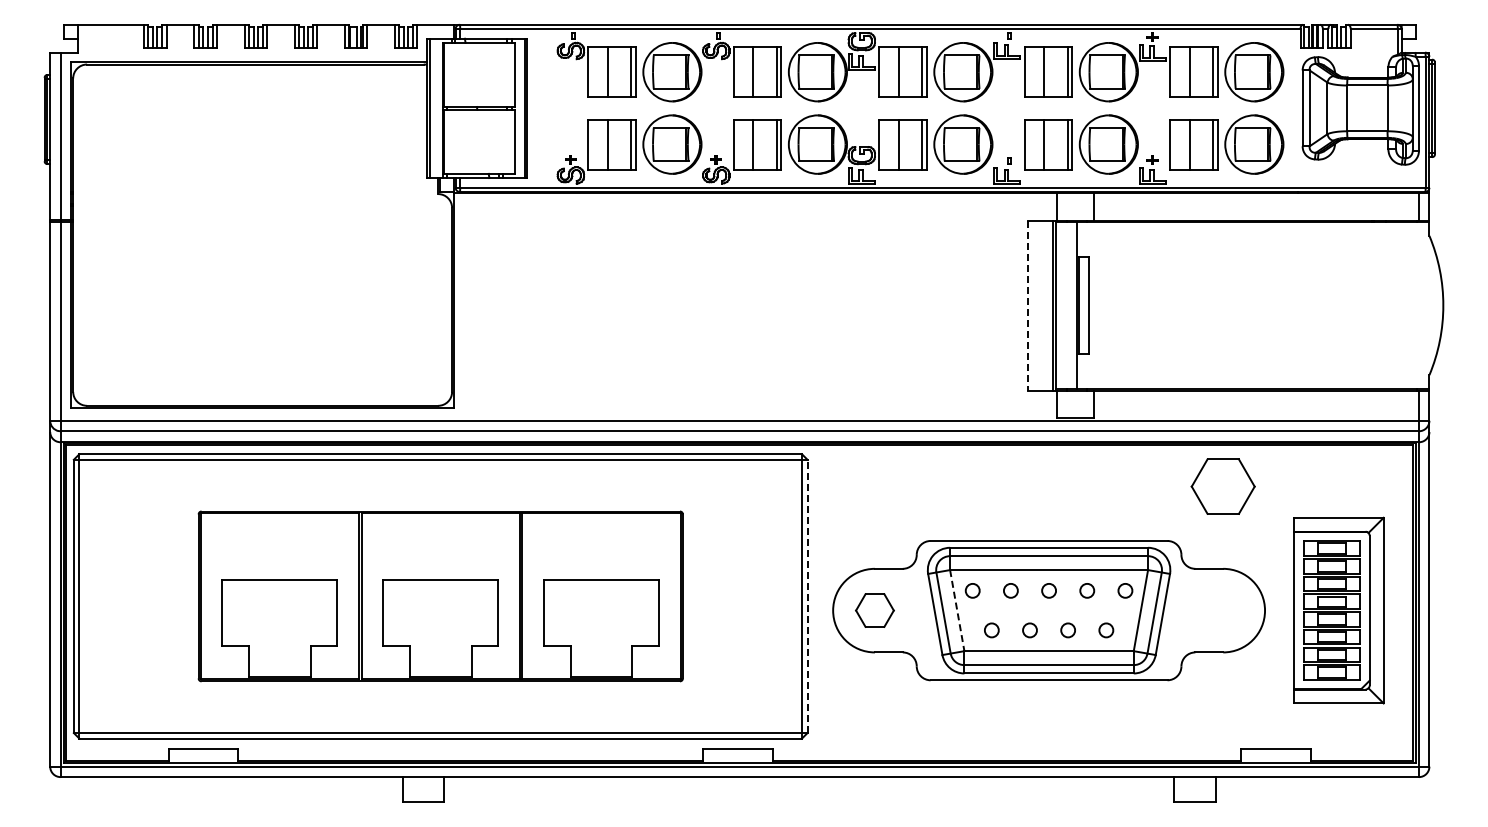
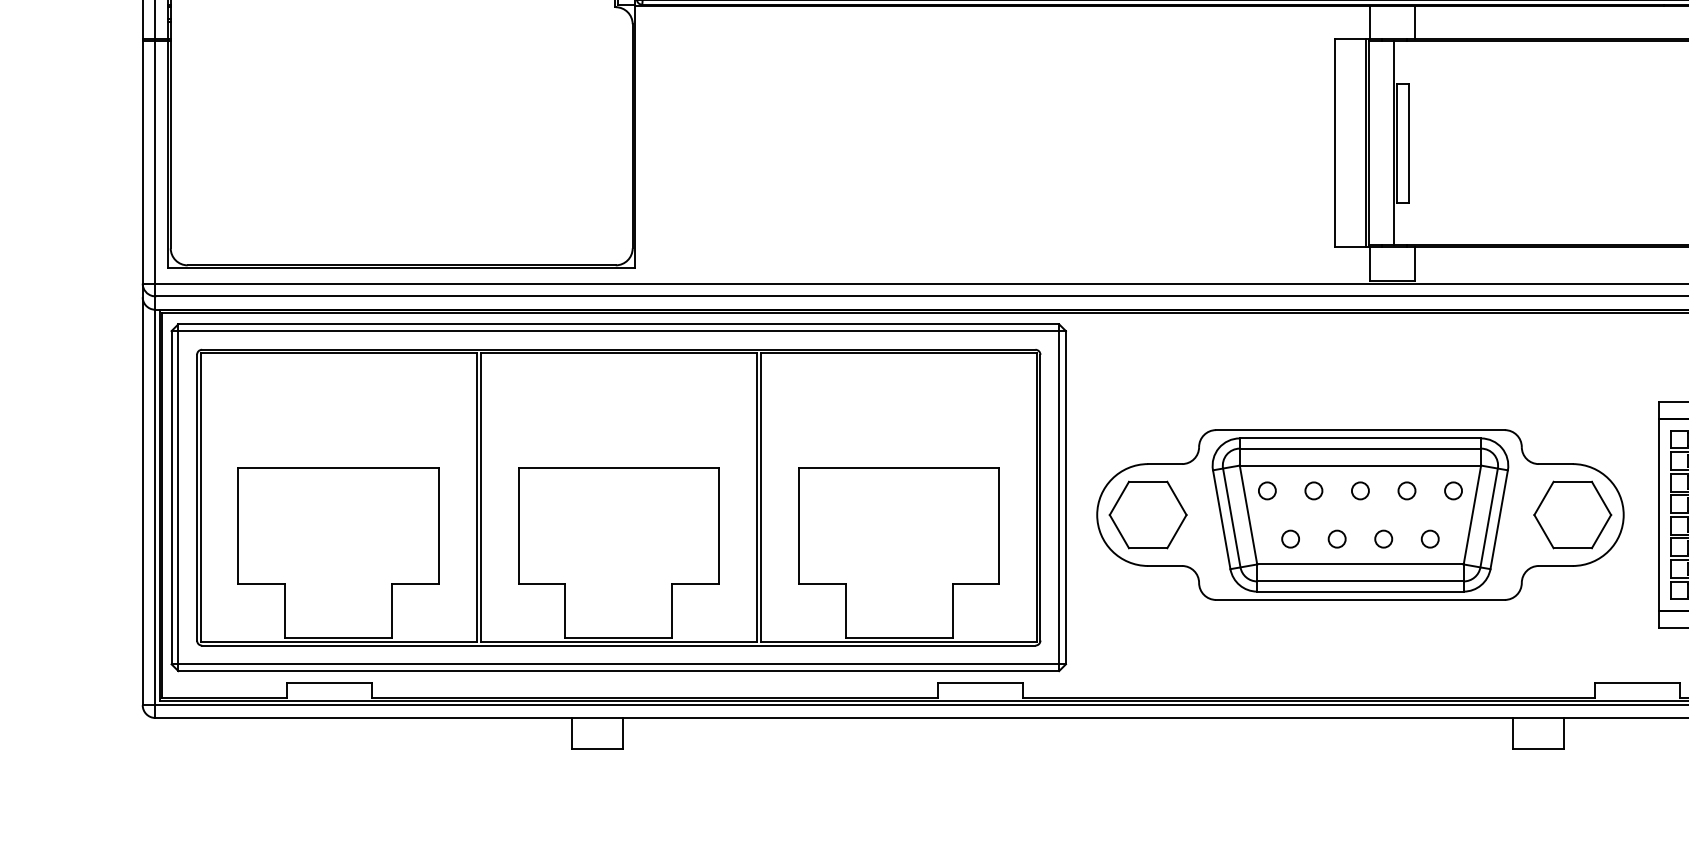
line: (1028, 305) -> (1335, 143), dashed -> solid
part: (1222, 486) -> (1571, 514), moved
part: (440, 596) -> (618, 497), size x1.43
line: (807, 596) -> (1065, 497), dashed -> solid
part: (874, 610) -> (1147, 514), size x1.67
line: (957, 611) -> (1248, 516), dashed -> solid

